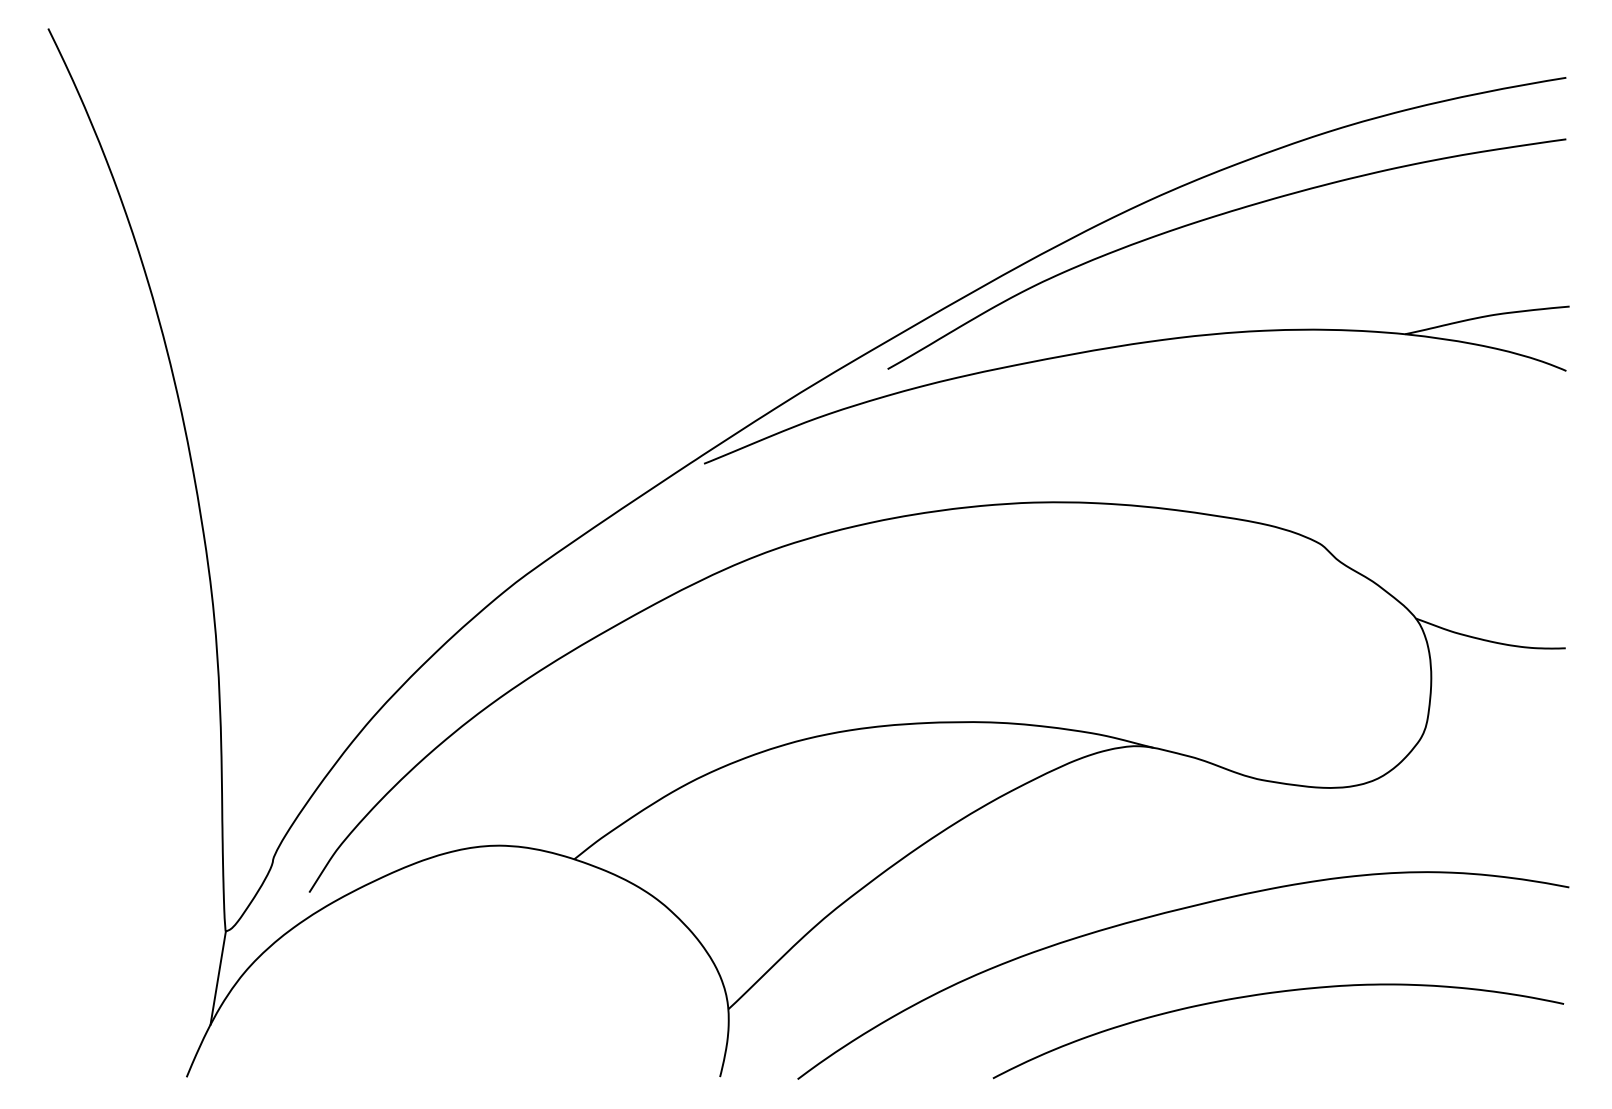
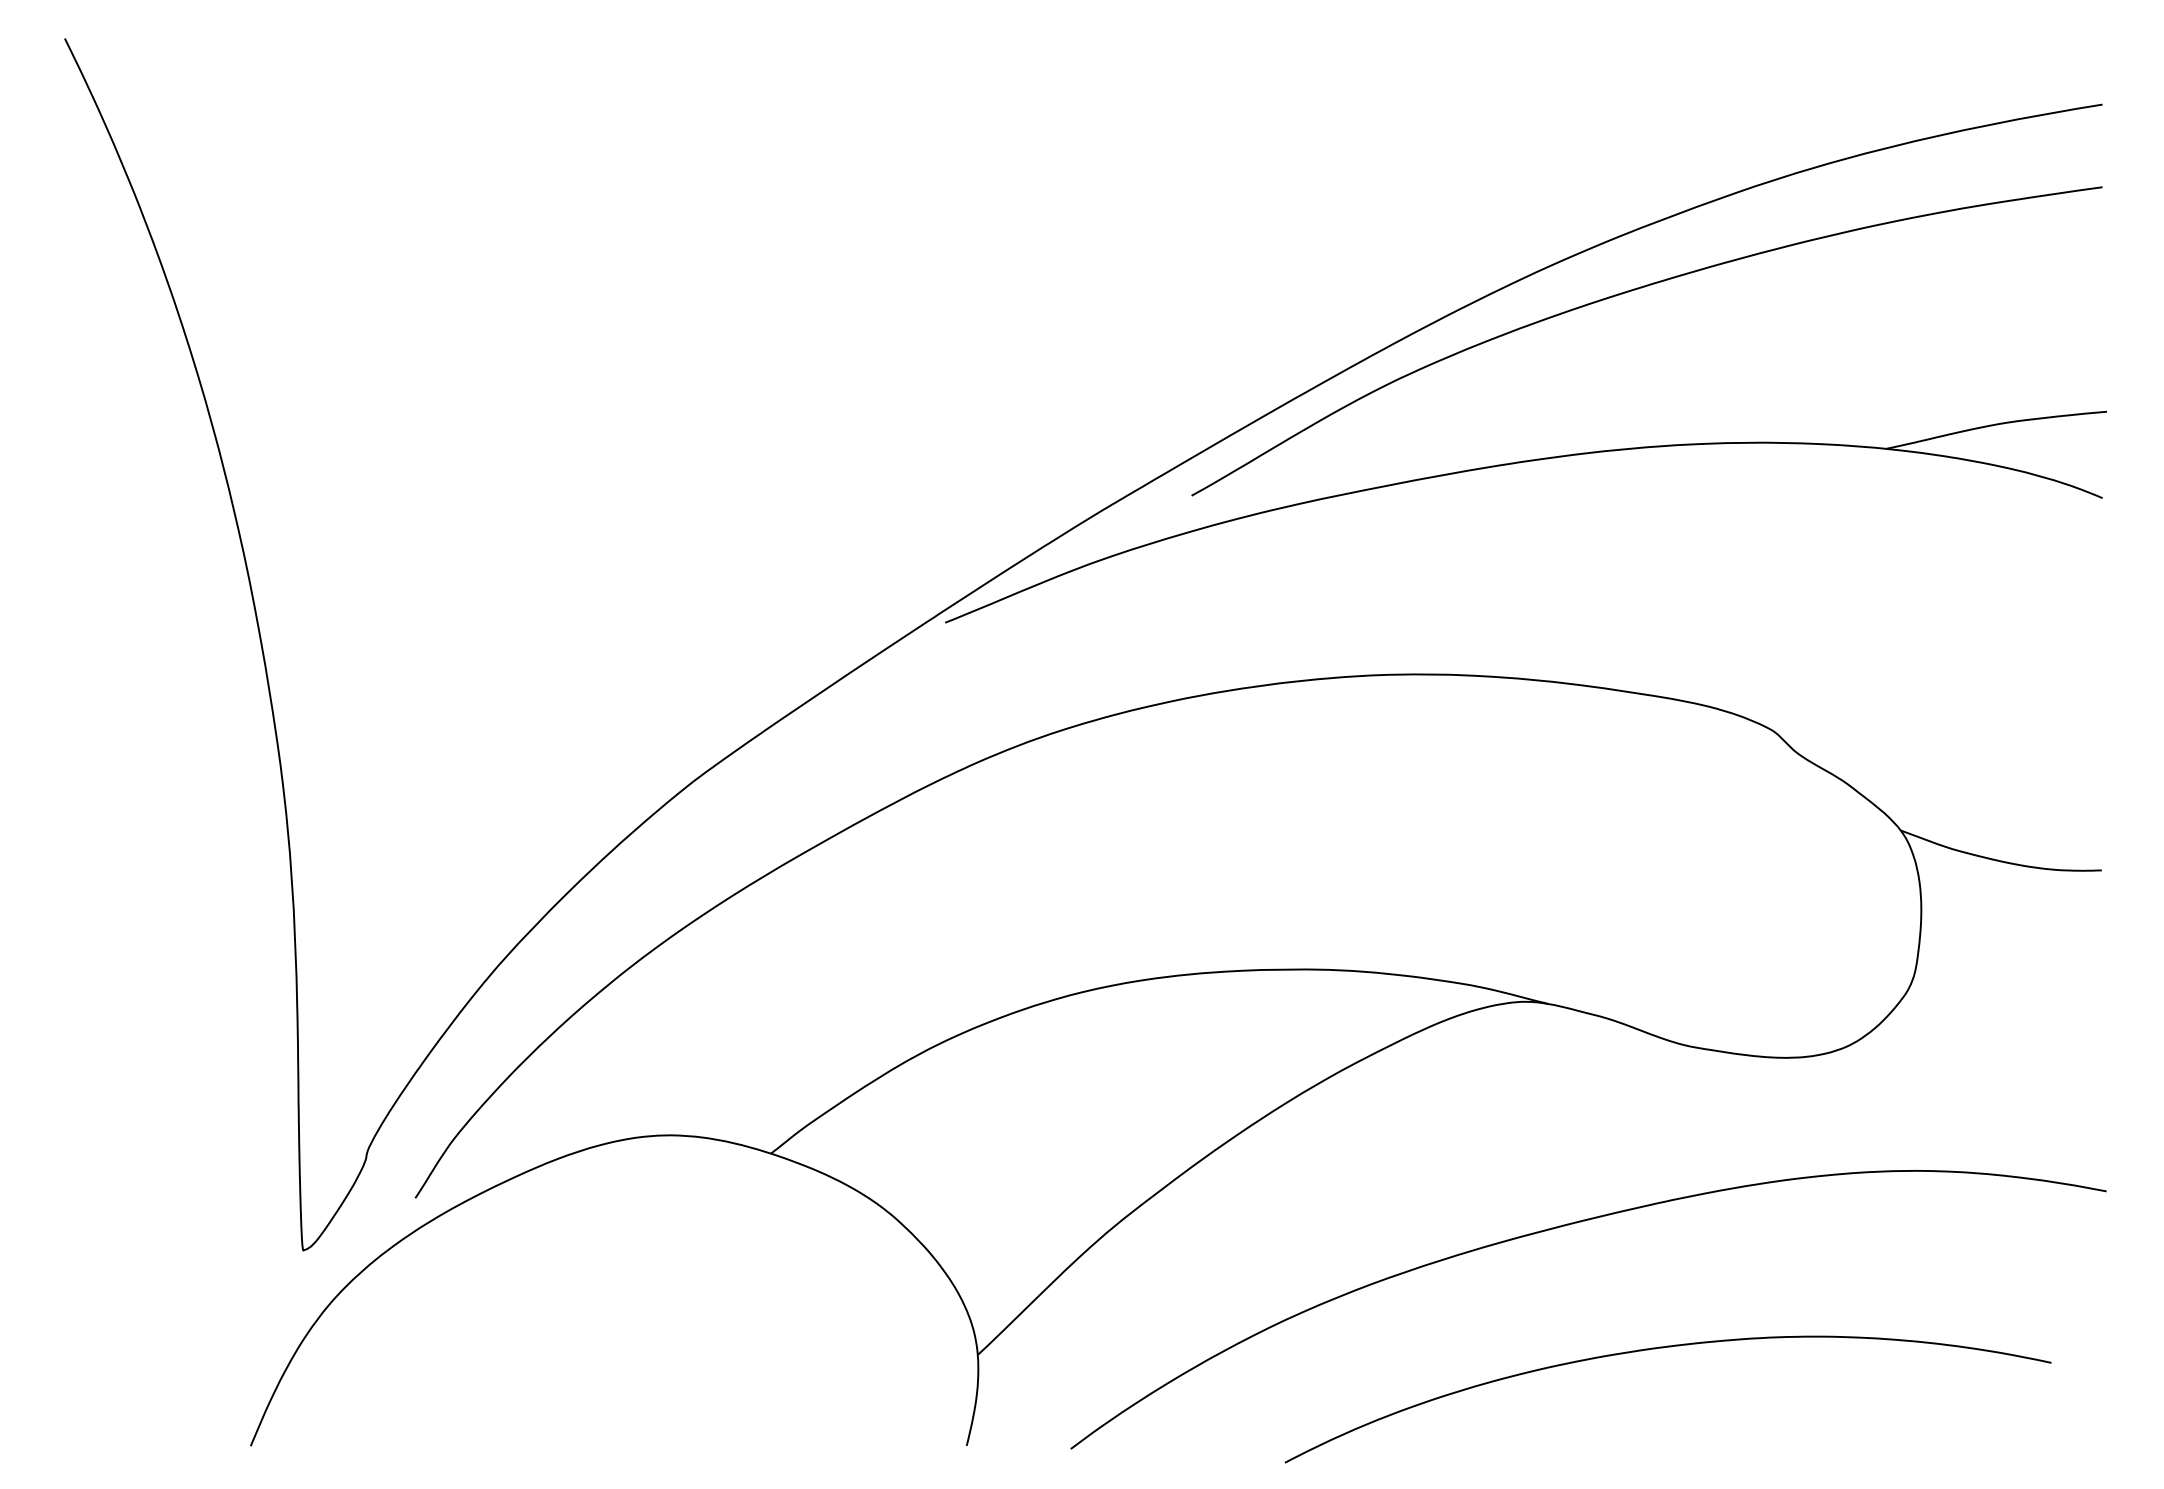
line: (217, 977) -> (292, 1312), removed
curve: (1274, 993) -> (1663, 1348), moved

